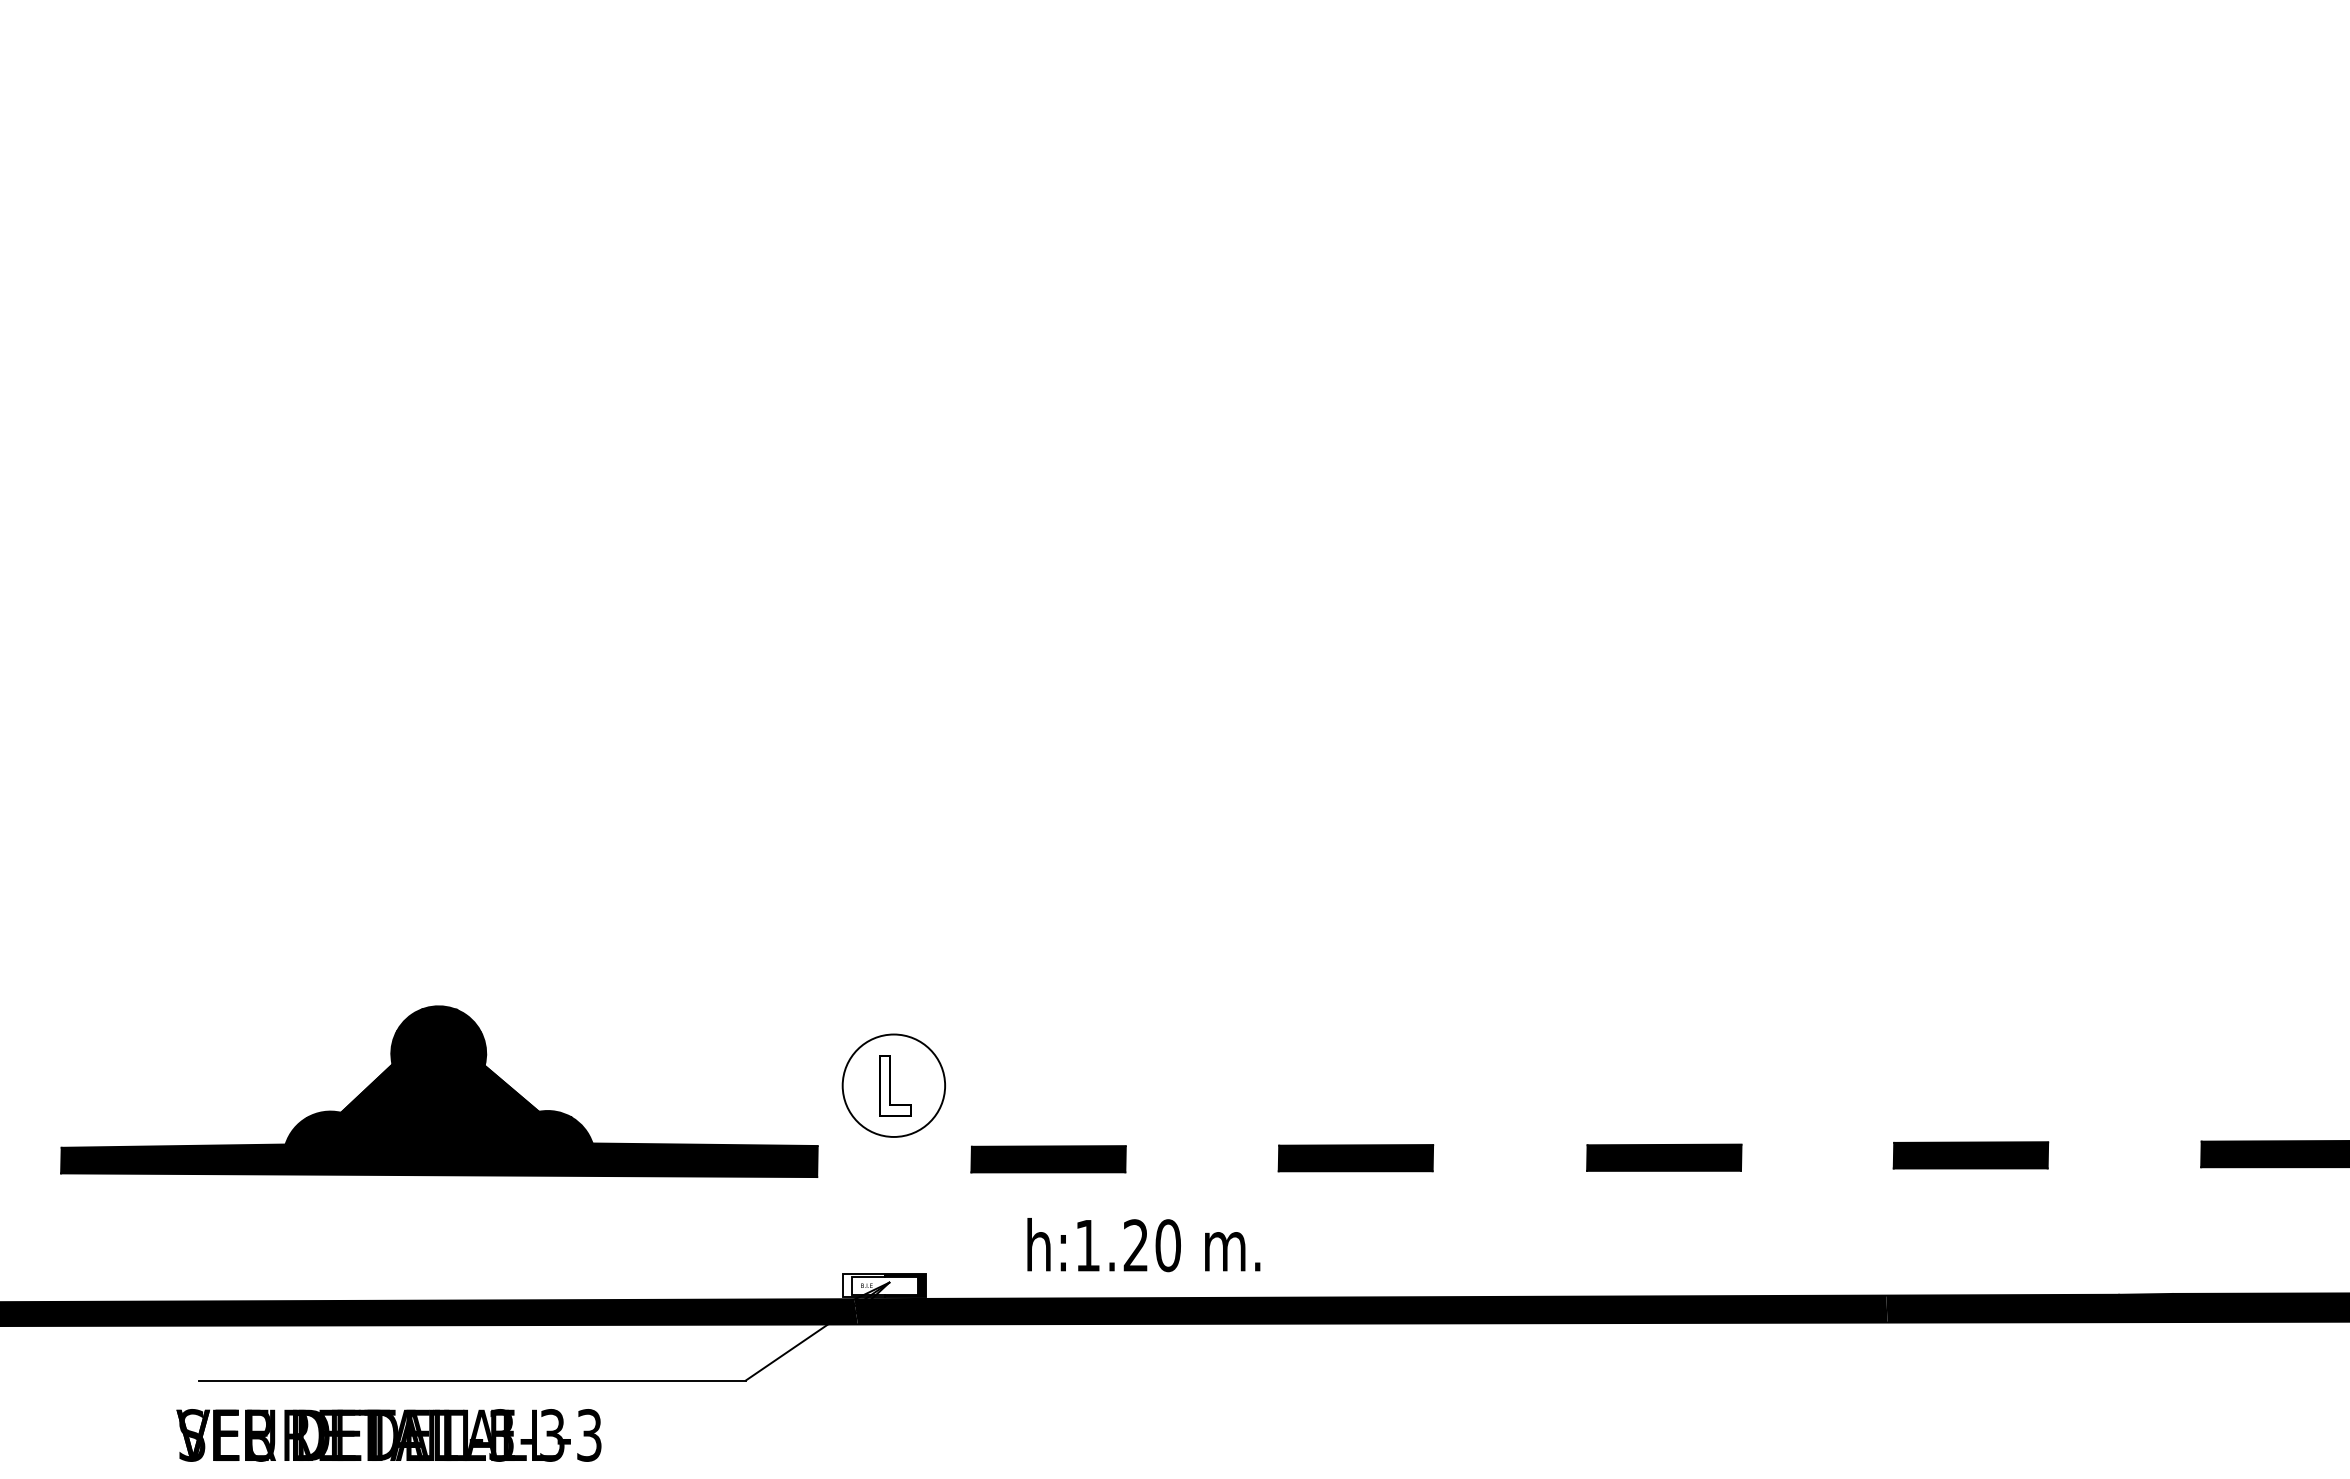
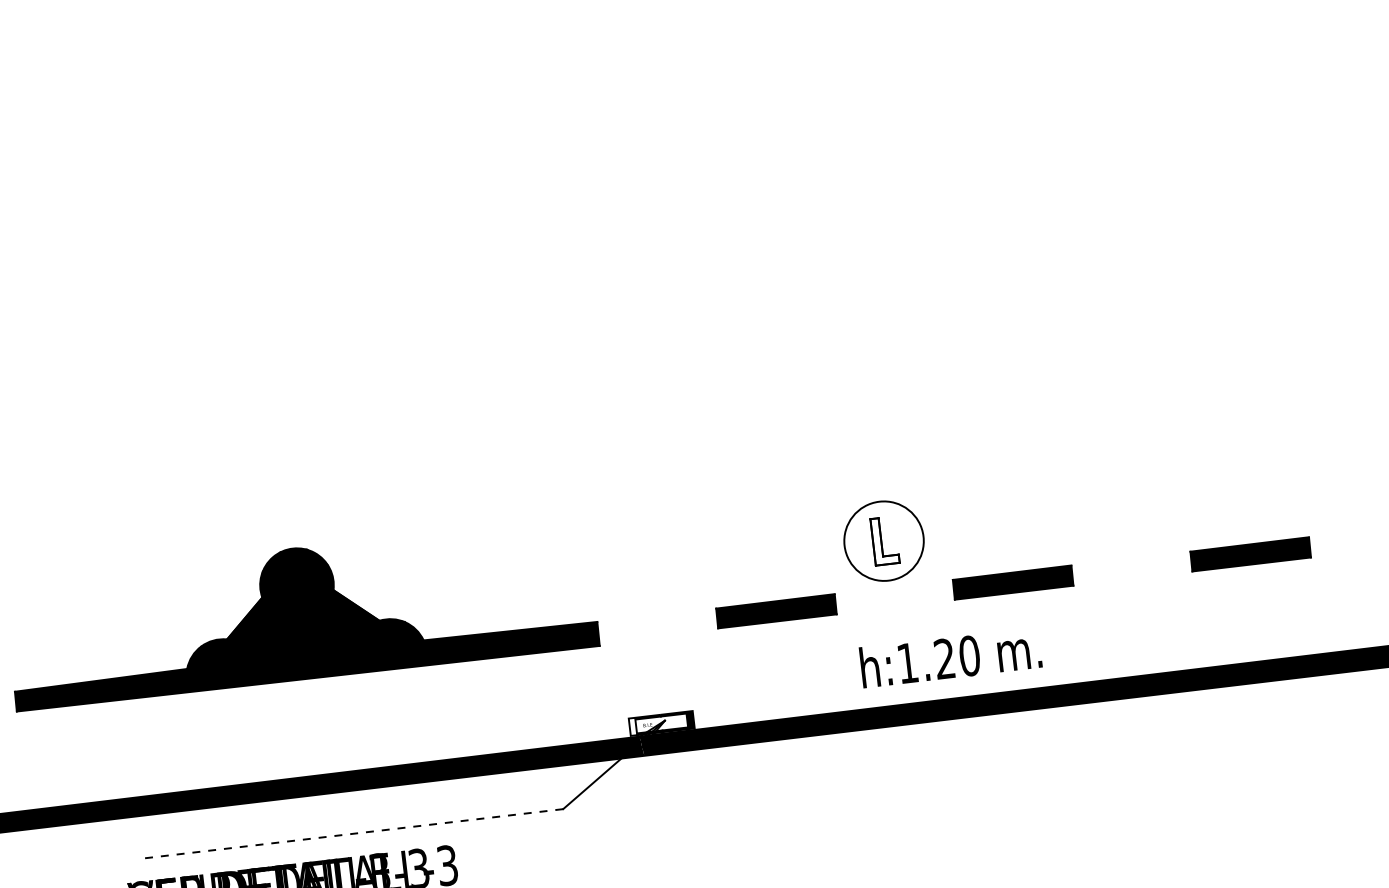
part: (893, 1085) -> (883, 541), moved
text: (1143, 1245) -> (950, 658), moved
line: (472, 1380) -> (352, 833), solid -> dashed

